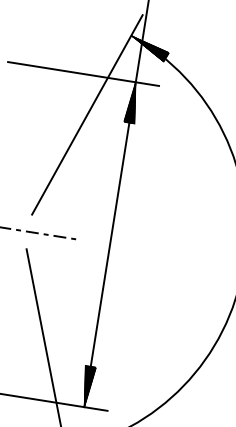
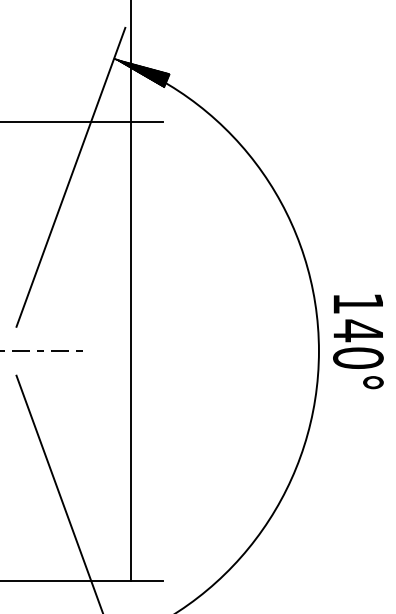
hatch: (132, 102) -> (130, 150), removed
hatch: (87, 386) -> (130, 551), removed

